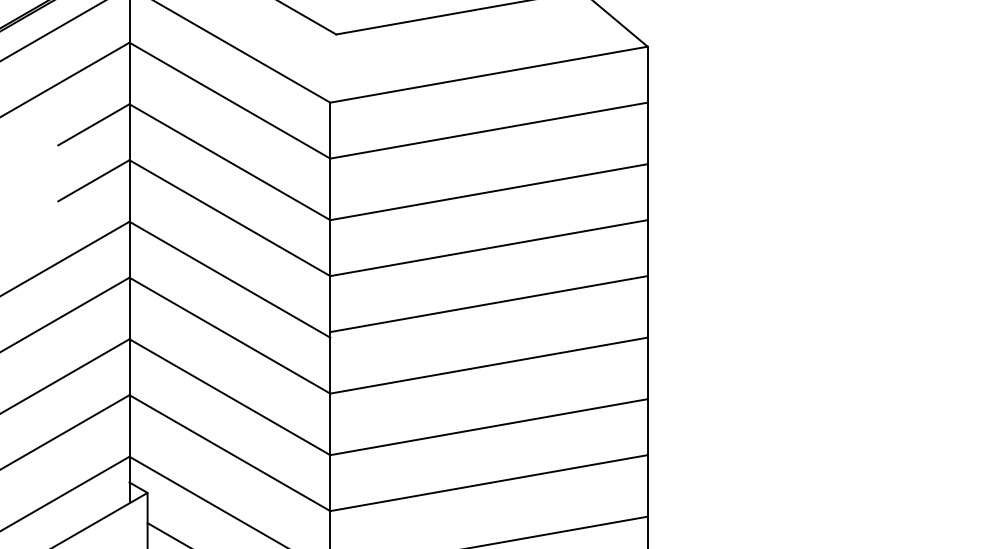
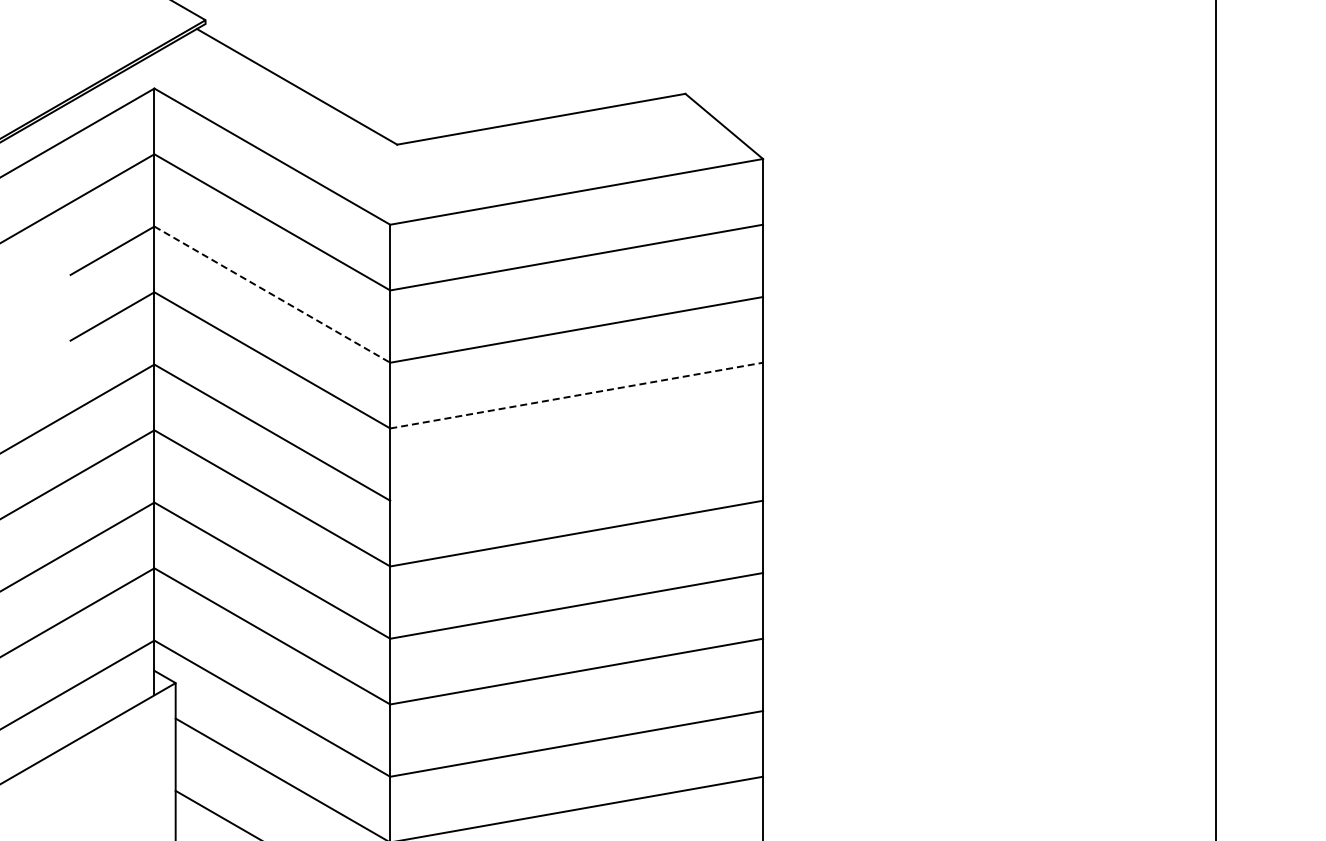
line: (230, 162) -> (272, 294), solid -> dashed
line: (489, 248) -> (577, 395), solid -> dashed
line: (488, 304) -> (576, 461), removed

